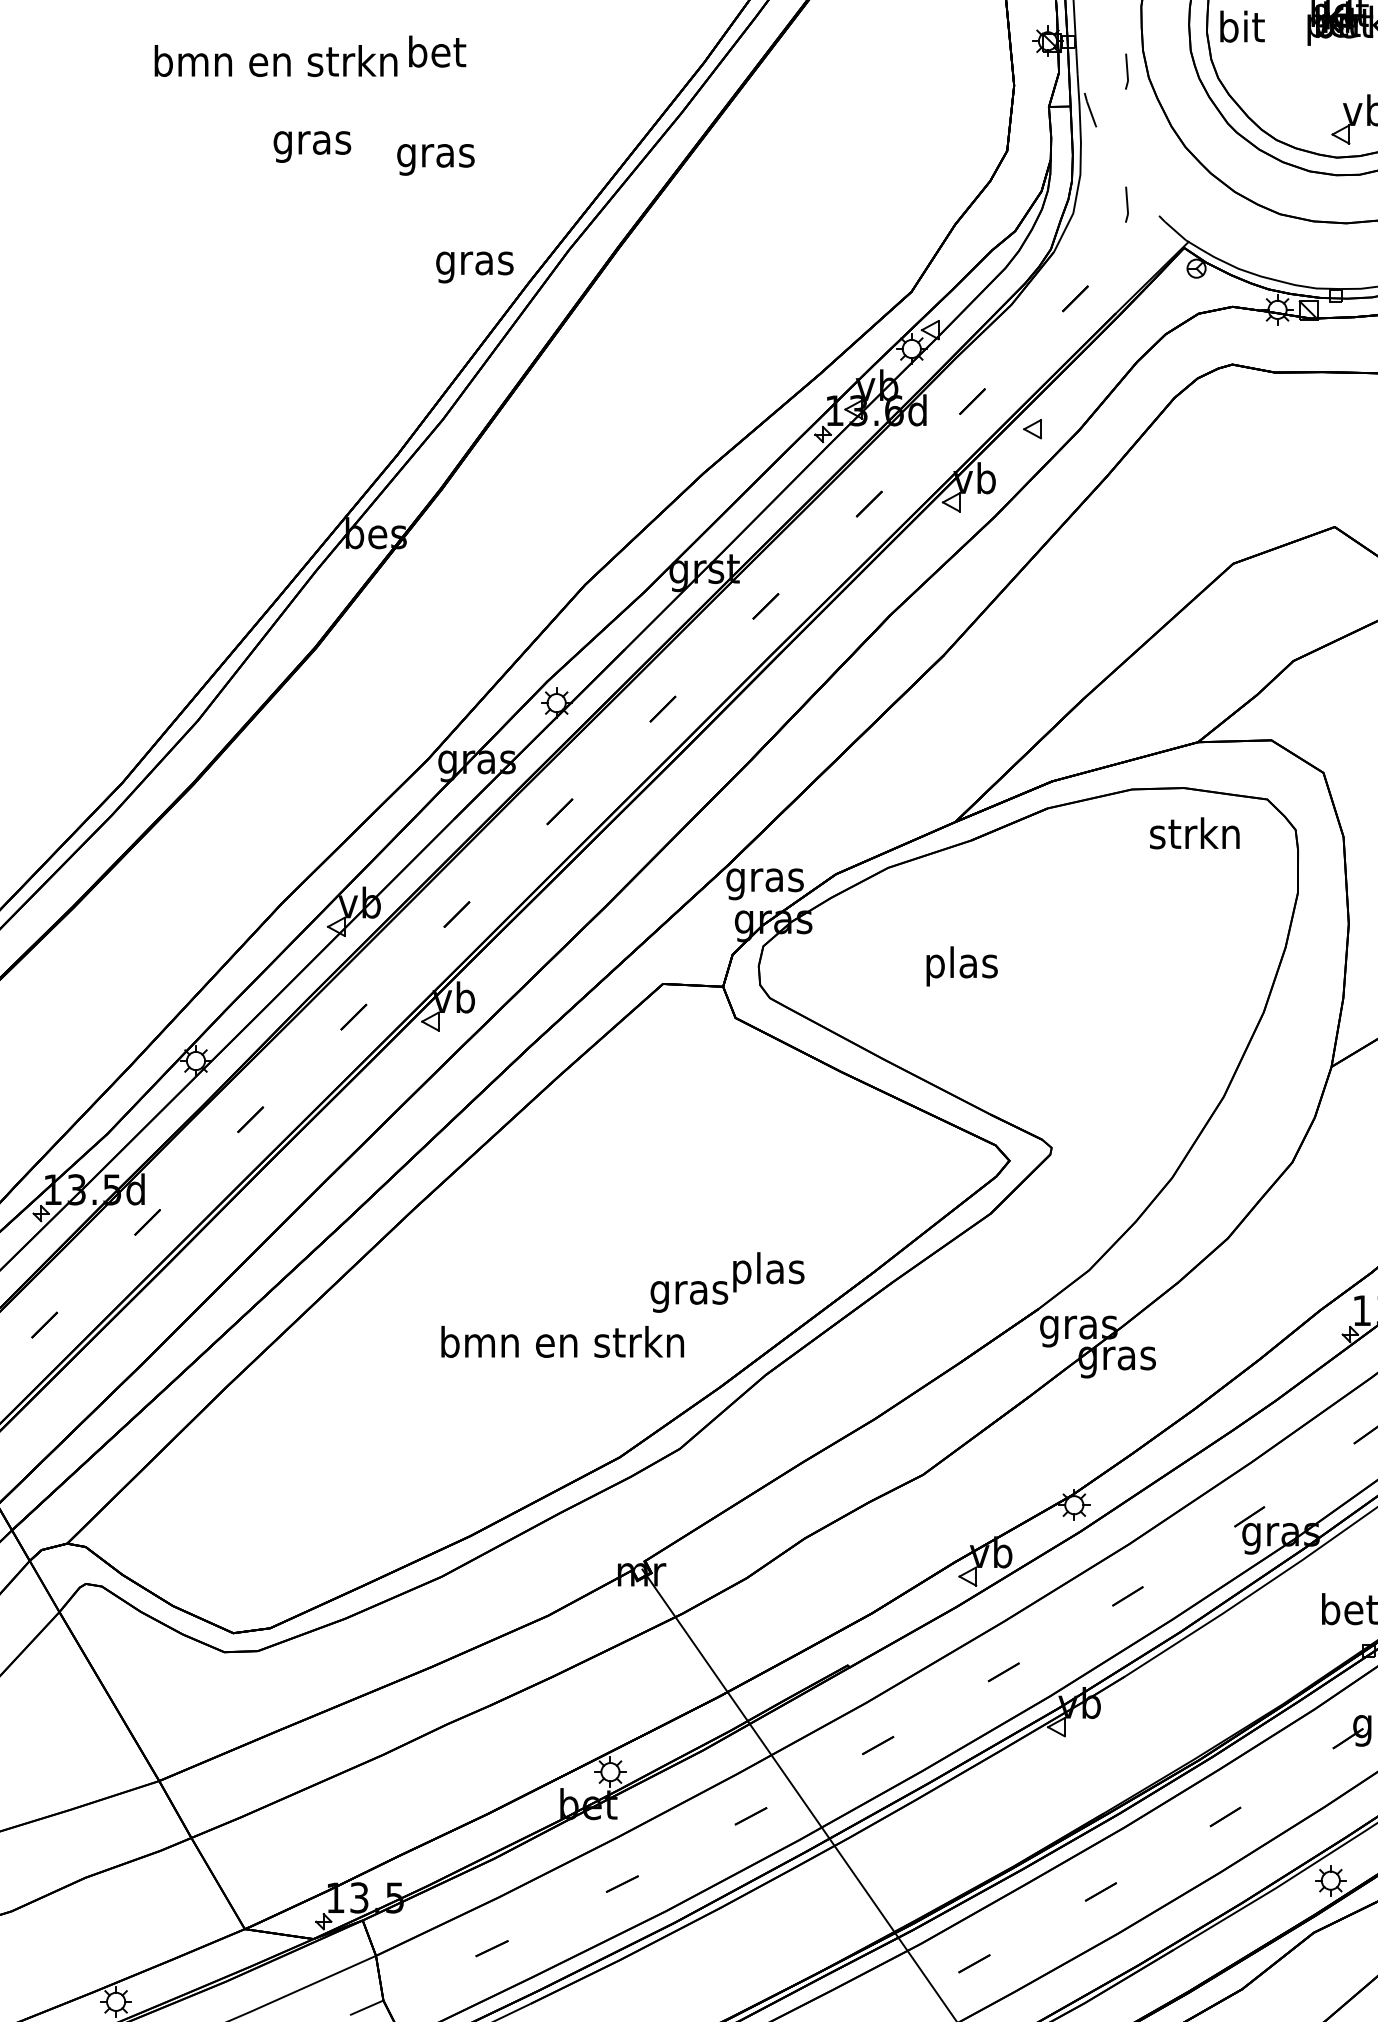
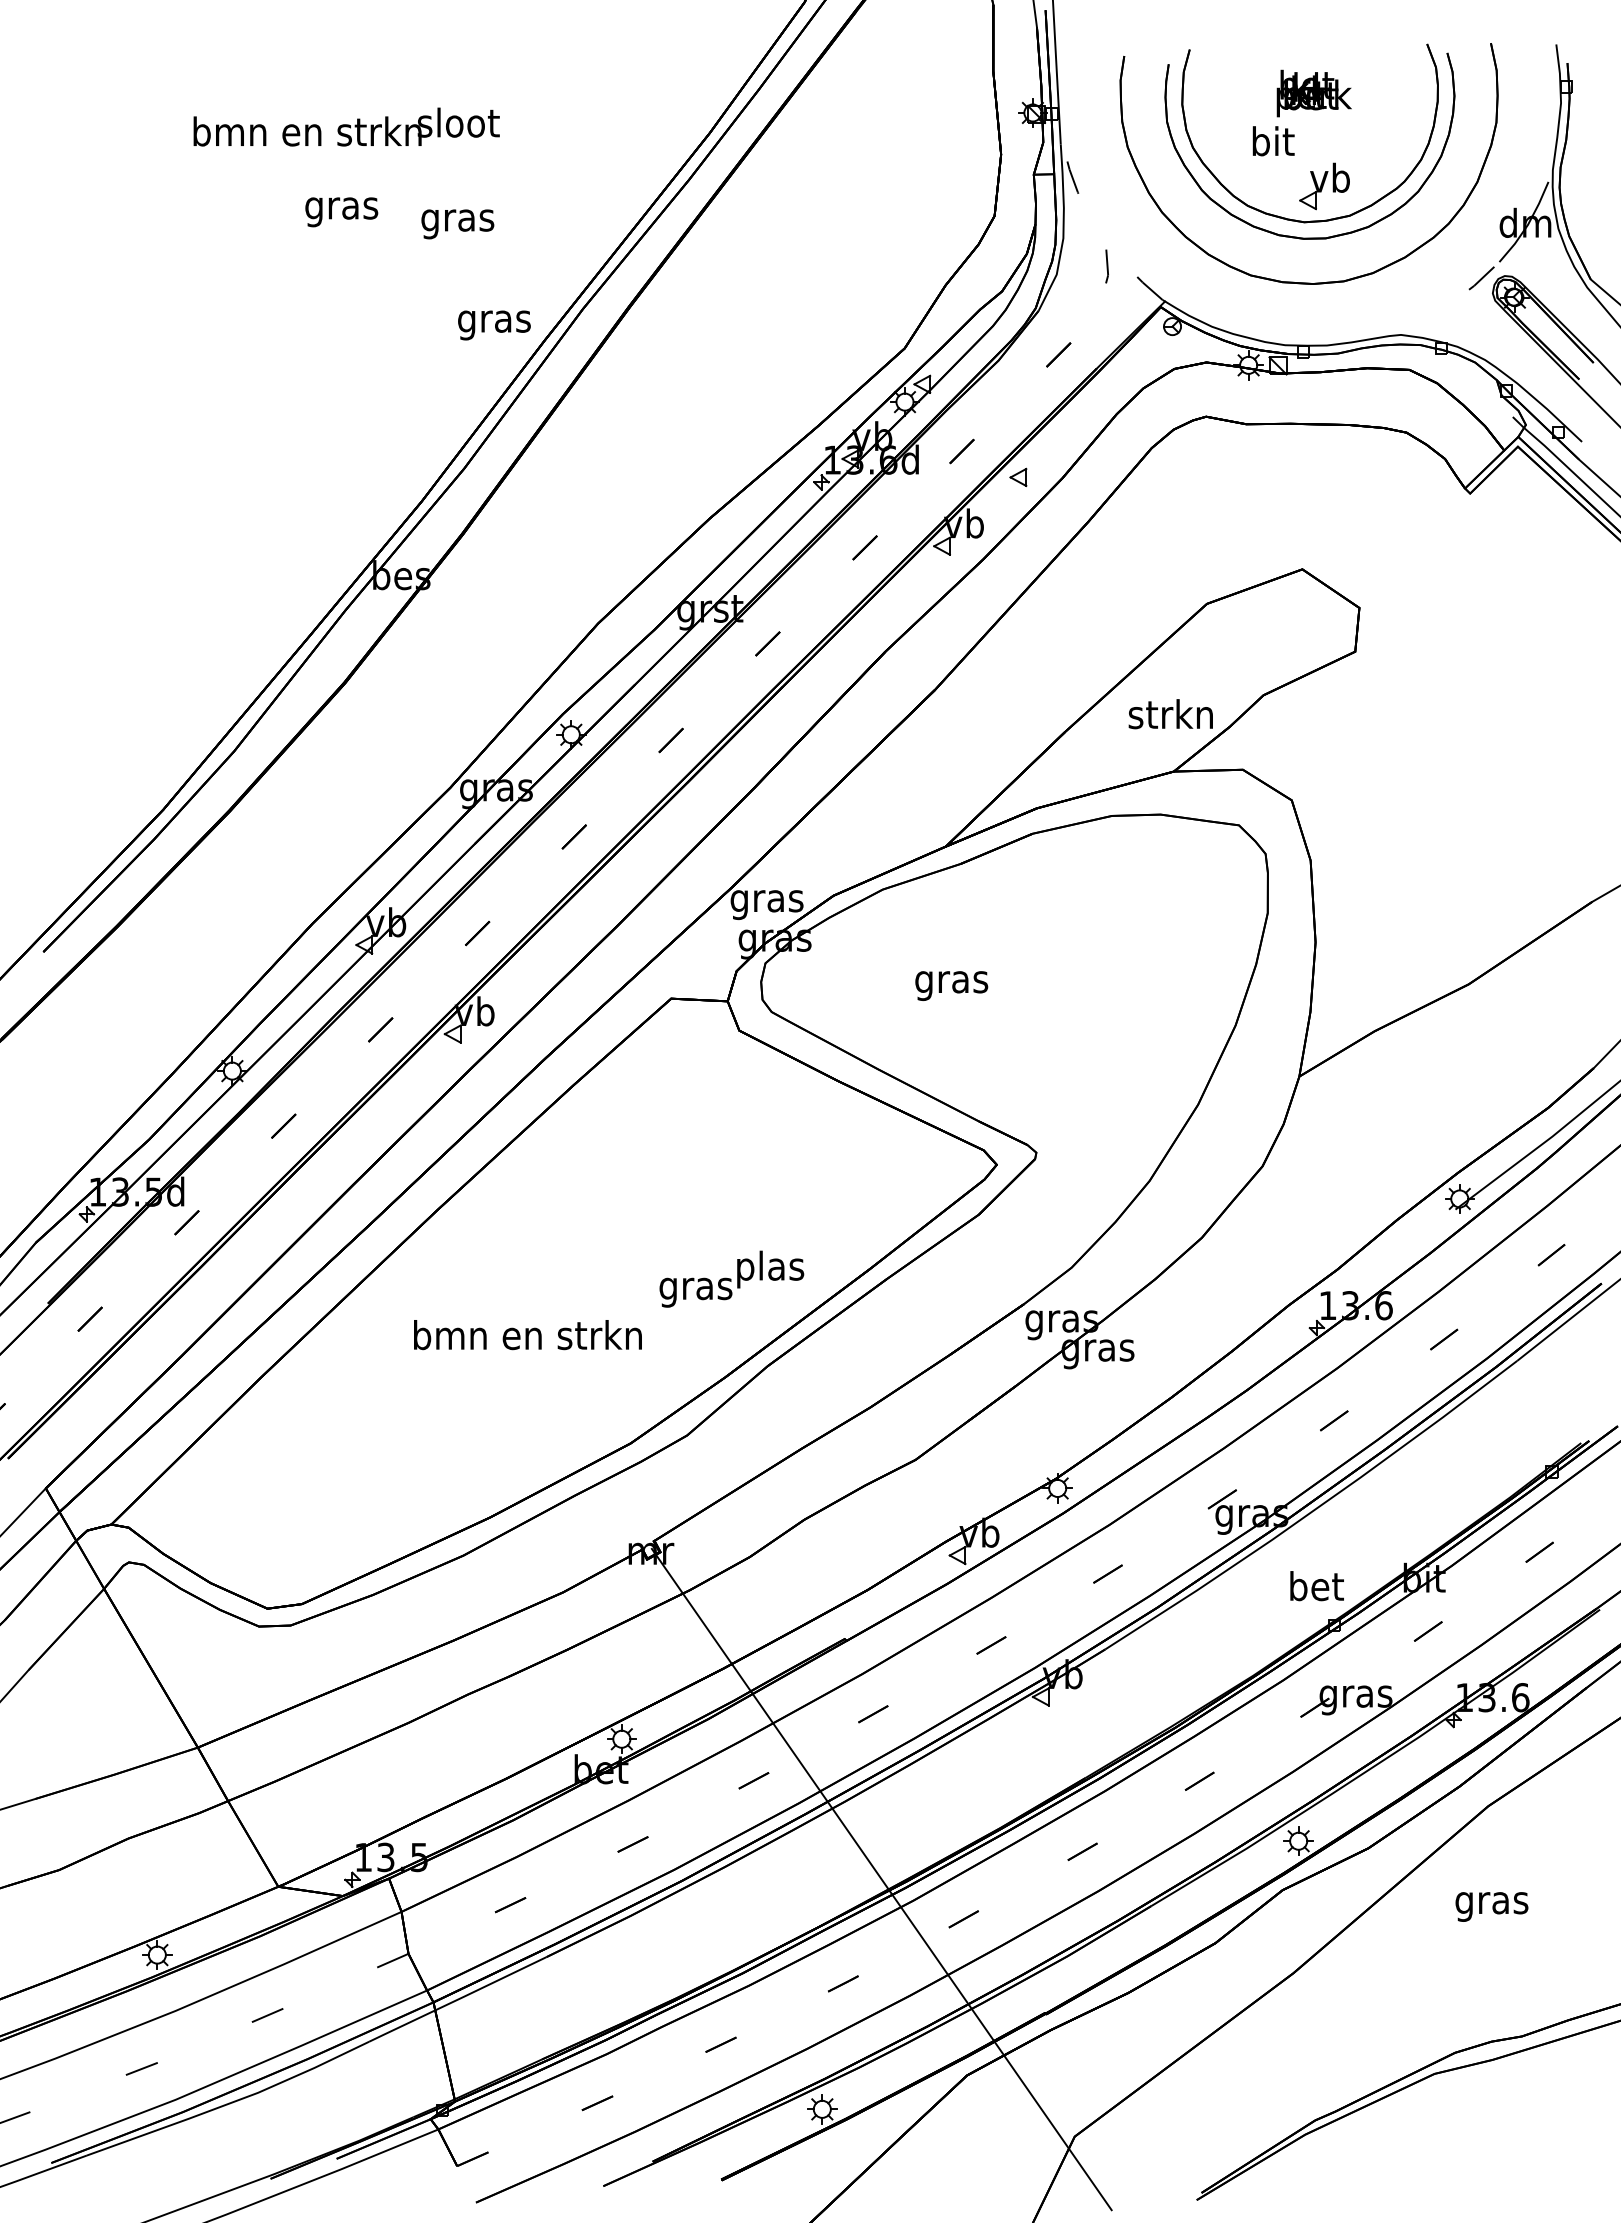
text: (1242, 26) -> (1273, 141), moved
text: (436, 51) -> (458, 122), bet -> sloot
line: (1126, 71) -> (1106, 141), removed
text: (1194, 833) -> (1170, 714), moved
text: (961, 966) -> (951, 982), plas -> gras
text: (562, 1342) -> (527, 1335), moved

